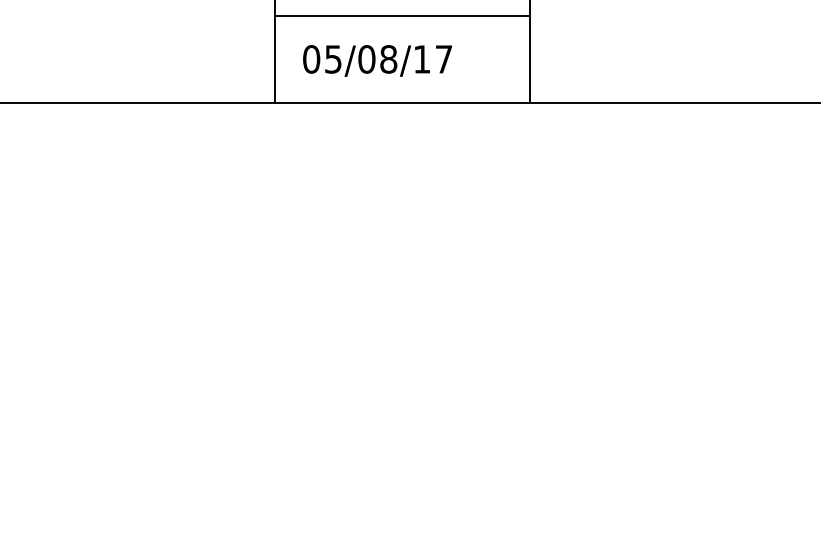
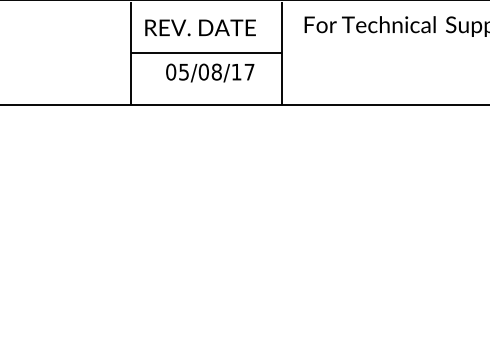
text: (378, 59) -> (210, 72), moved

